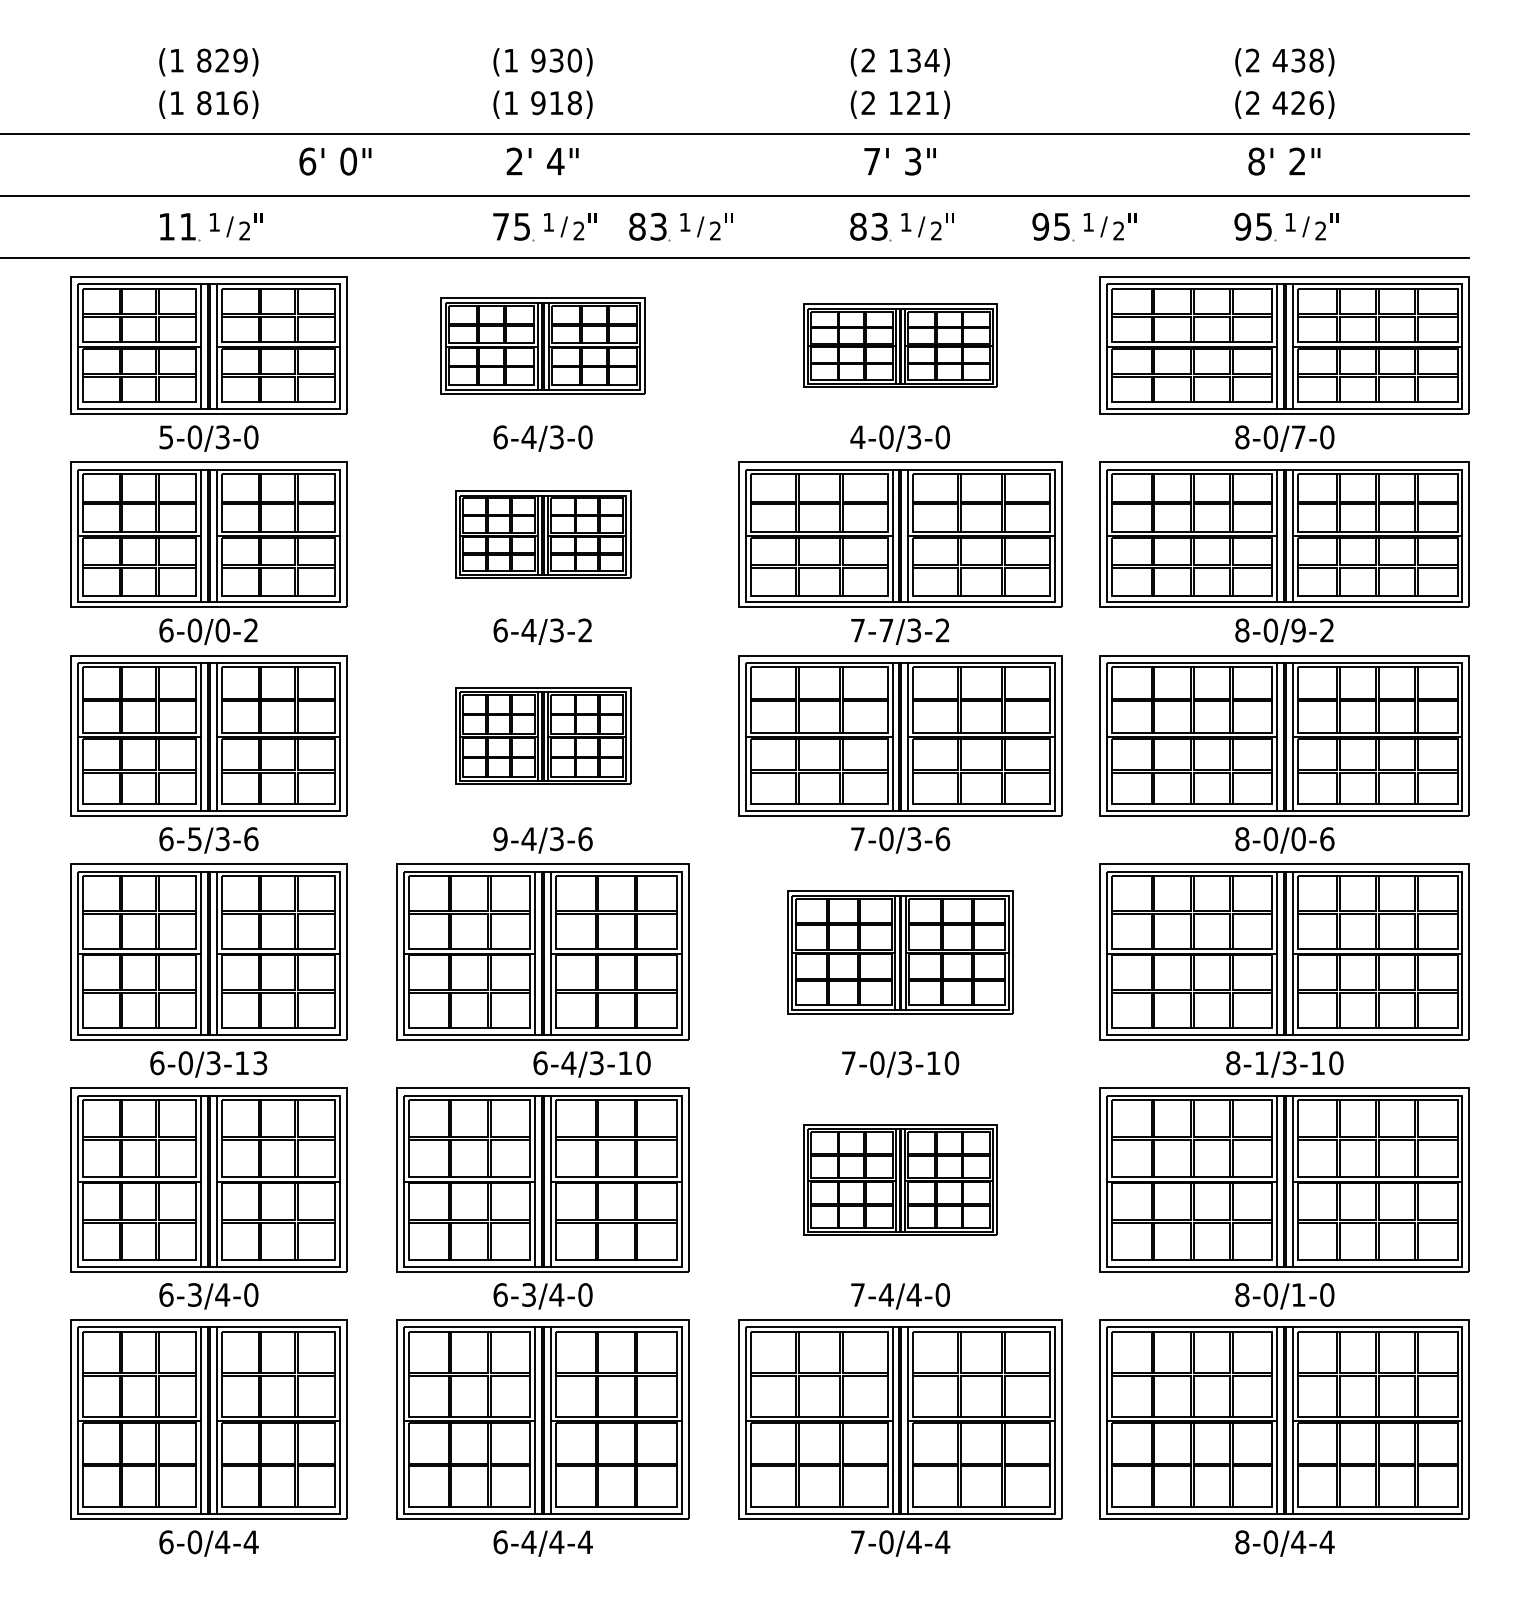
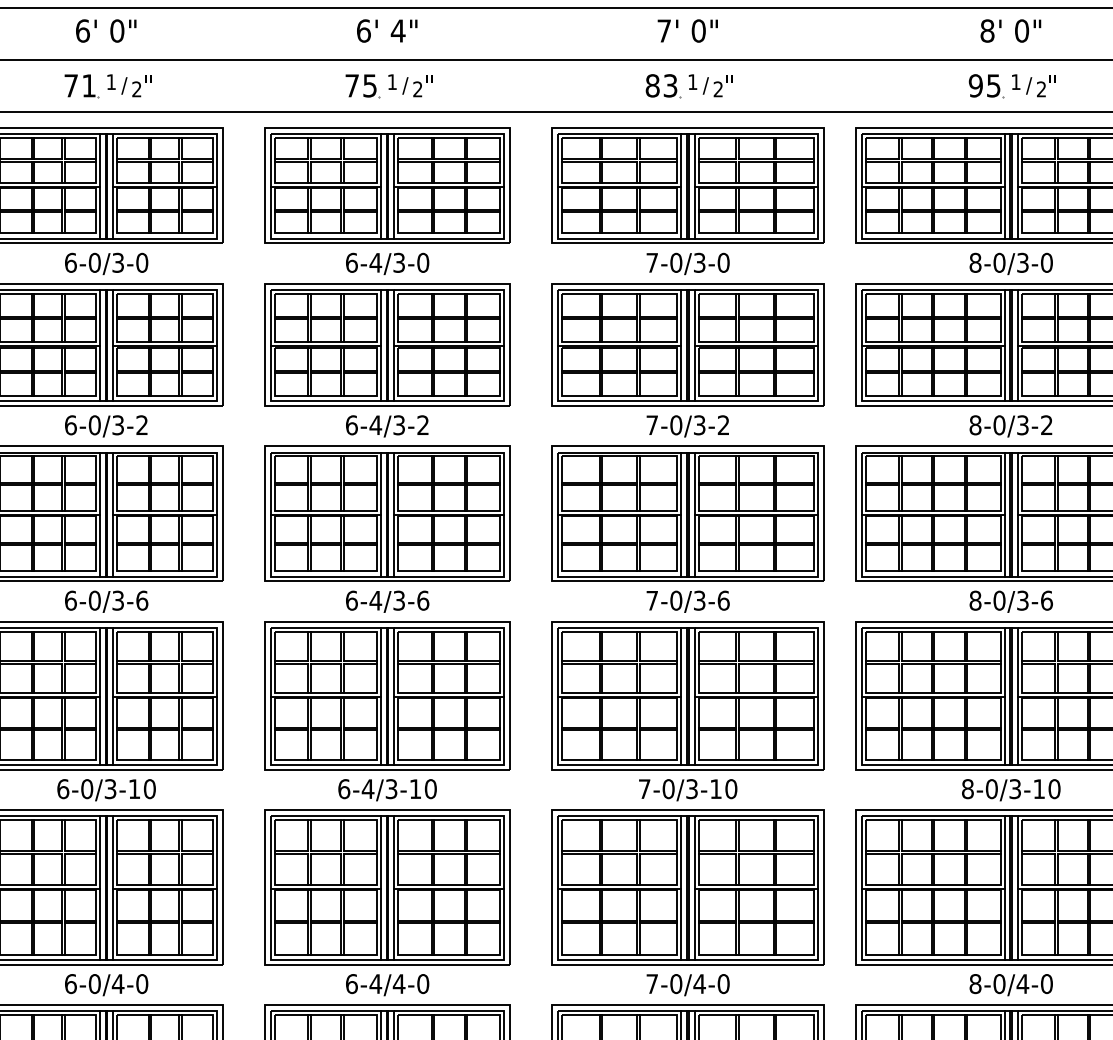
text: (335, 161) -> (106, 30), moved
text: (514, 161) -> (363, 30), 2' -> 6'
text: (912, 161) -> (698, 30), 3" -> 0"
text: (1297, 161) -> (1021, 30), 2" -> 0"
text: (166, 226) -> (70, 85), 11 -> 71
part: (680, 226) -> (503, 85), removed
part: (1084, 226) -> (842, 85), removed
part: (542, 345) -> (387, 185), size x1.43
part: (900, 345) -> (688, 185), size x1.67
text: (857, 436) -> (651, 262), 4-0/3-0 -> 7-0/3-0
text: (166, 437) -> (70, 263), 5-0/3-0 -> 6-0/3-0
text: (1298, 437) -> (1022, 263), 8-0/7-0 -> 8-0/3-0
part: (542, 534) -> (387, 344), size x1.67
text: (222, 630) -> (118, 425), 6-0/0-2 -> 6-0/3-2
text: (886, 630) -> (676, 425), 7-7/3-2 -> 7-0/3-2
text: (1298, 630) -> (1022, 425), 8-0/9-2 -> 8-0/3-2
part: (542, 735) -> (387, 513), size x1.67
text: (194, 839) -> (94, 601), 6-5/3-6 -> 6-0/3-6
text: (500, 839) -> (351, 601), 9-4/3-6 -> 6-4/3-6
text: (1298, 839) -> (1022, 601), 8-0/0-6 -> 8-0/3-6
part: (900, 951) -> (688, 695), size x1.43
text: (260, 1063) -> (149, 789), 6-0/3-13 -> 6-0/3-10
text: (1261, 1063) -> (991, 789), 8-1/3-10 -> 8-0/3-10
text: (591, 1064) -> (387, 790), moved
part: (900, 1179) -> (688, 886), size x1.67
text: (194, 1294) -> (94, 983), 6-3/4-0 -> 6-0/4-0
text: (528, 1294) -> (375, 983), 6-3/4-0 -> 6-4/4-0
text: (885, 1294) -> (675, 983), 7-4/4-0 -> 7-0/4-0
text: (1298, 1294) -> (1022, 983), 8-0/1-0 -> 8-0/4-0

